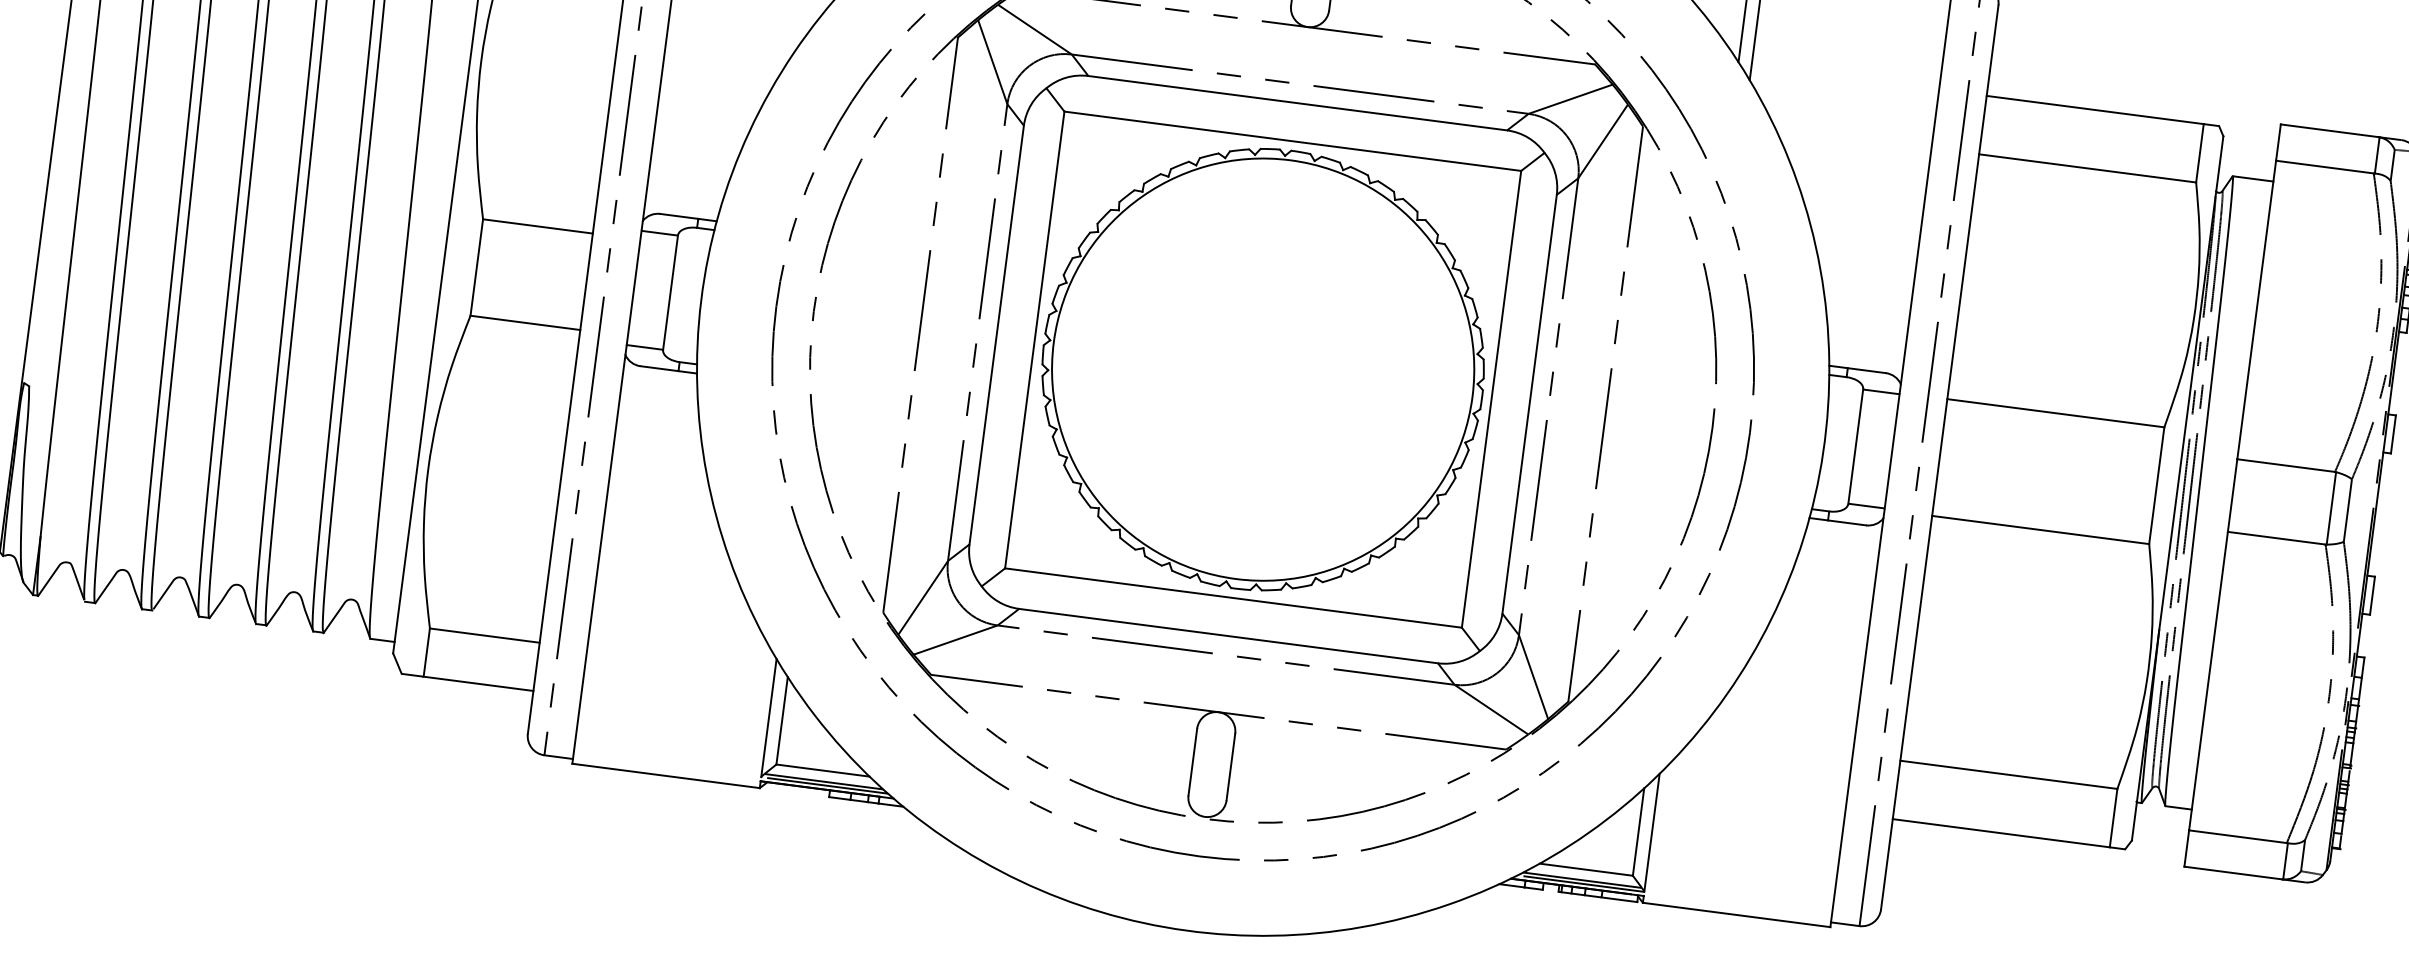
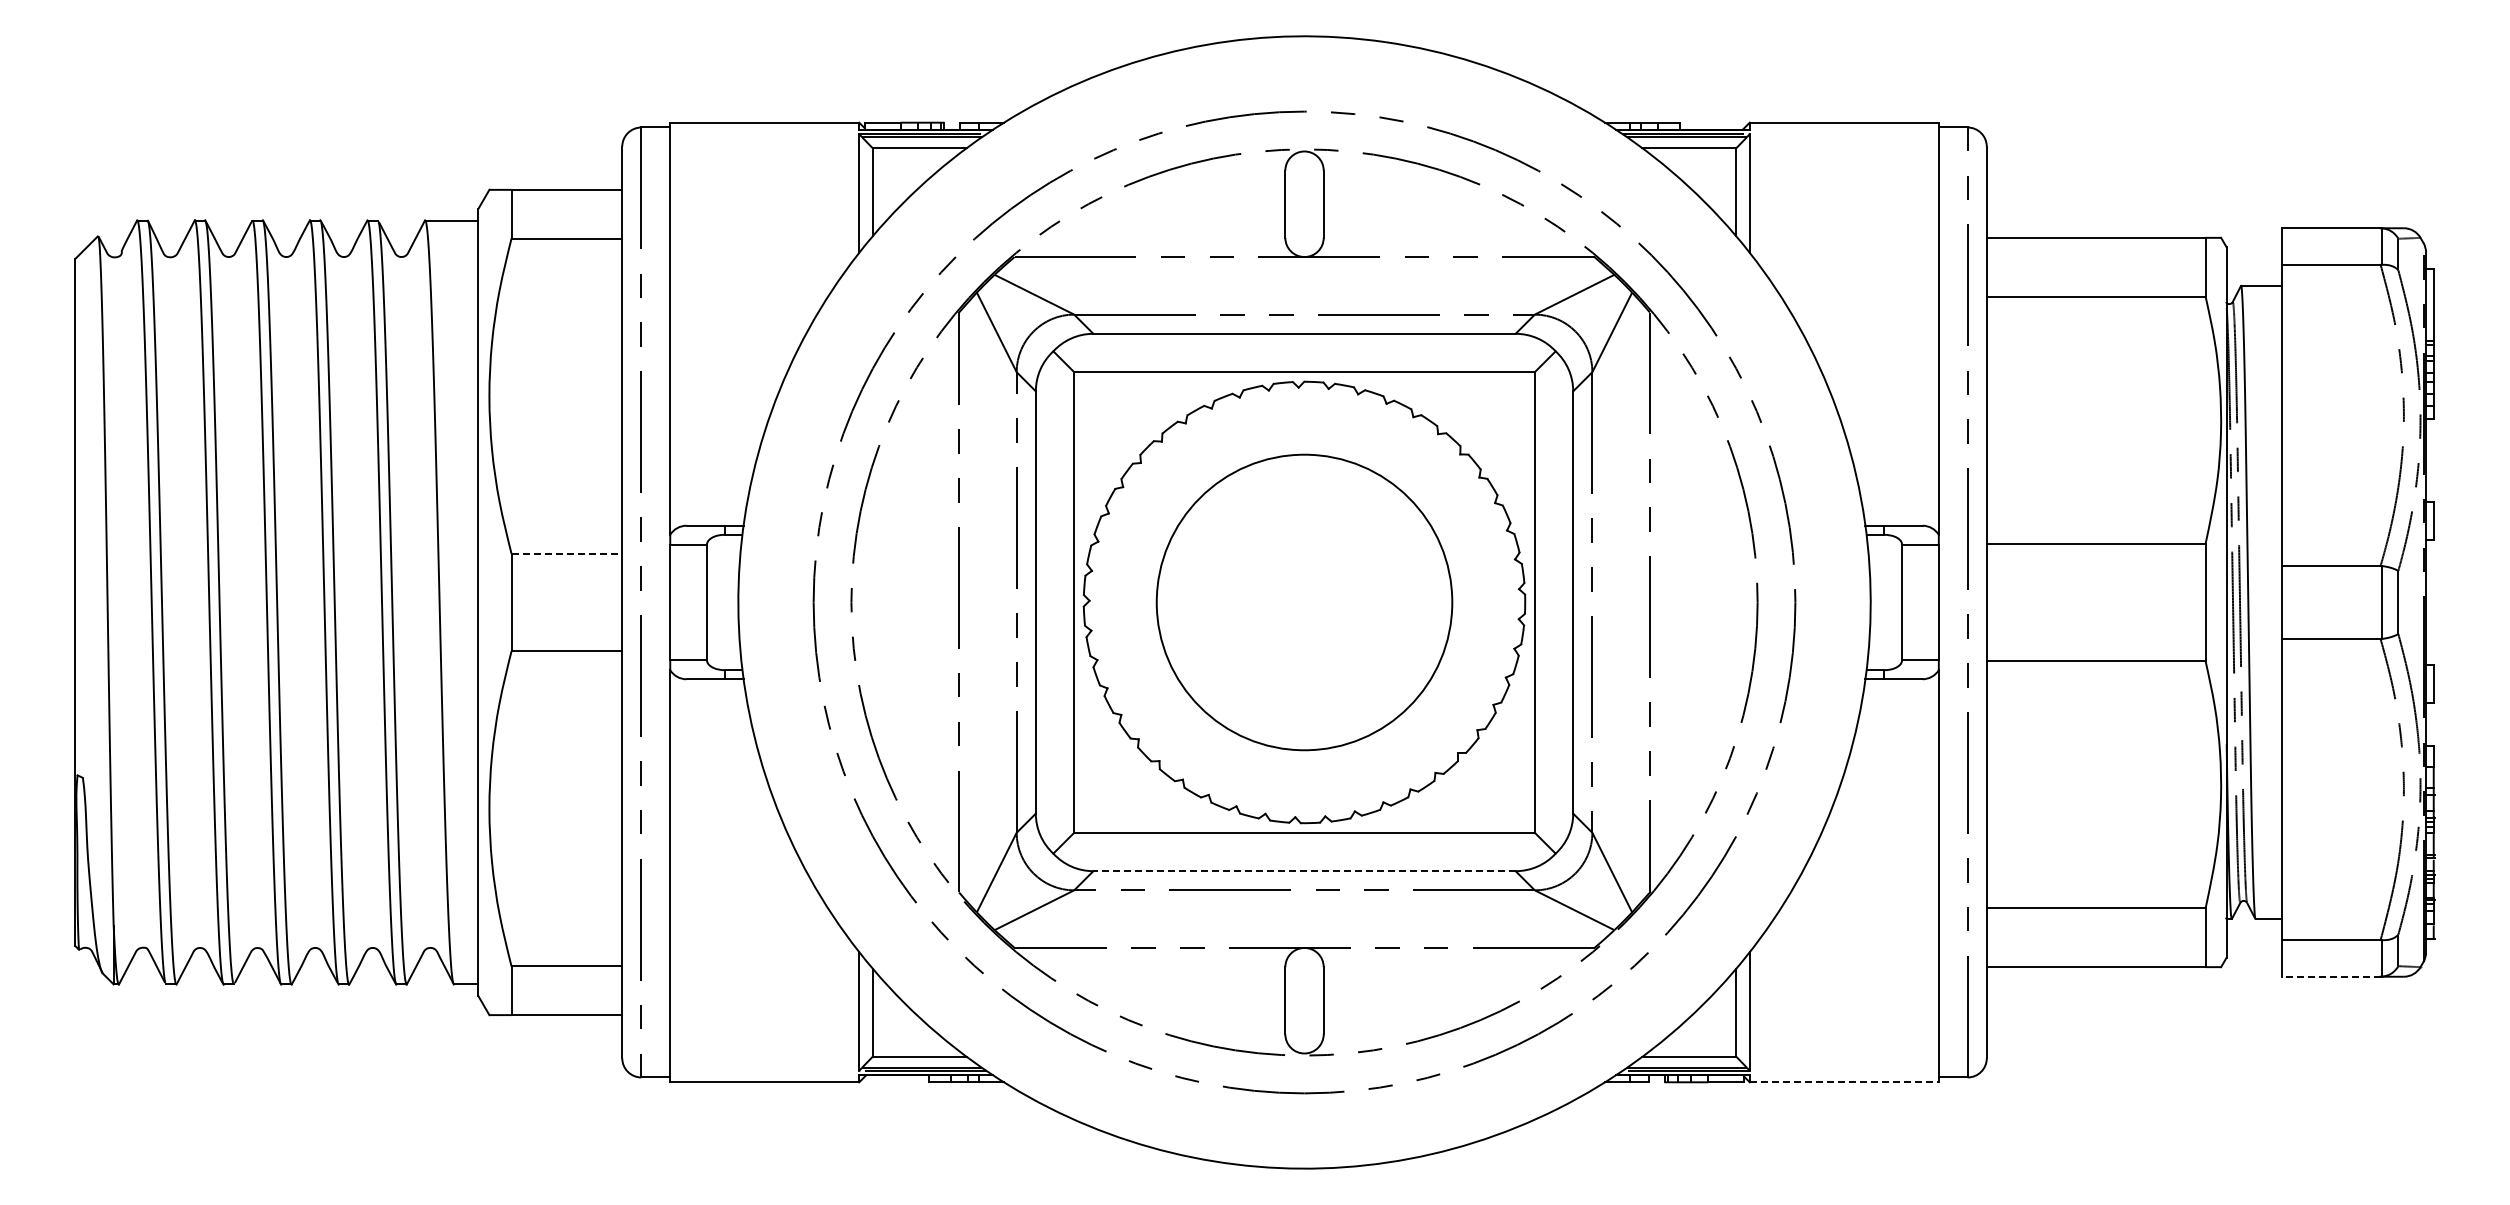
line: (538, 226) -> (567, 553), solid -> dashed
circle: (1263, 369) -> (1304, 602), size x0.7
line: (1228, 636) -> (1304, 871), solid -> dashed
line: (2232, 872) -> (2330, 976), solid -> dashed
line: (1736, 915) -> (1844, 1082), solid -> dashed

